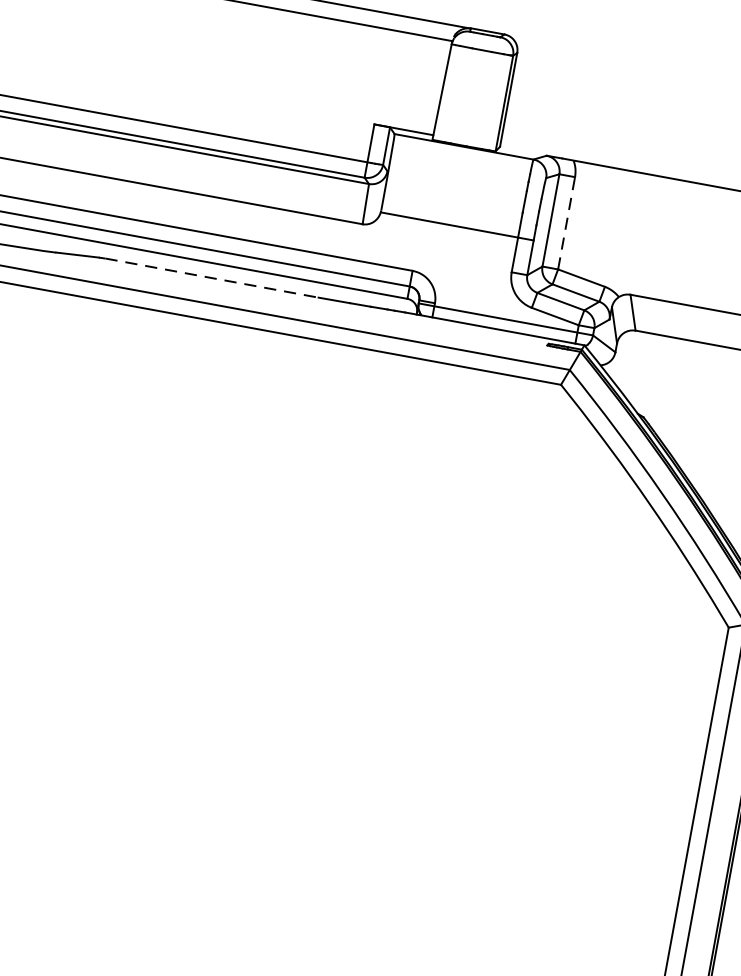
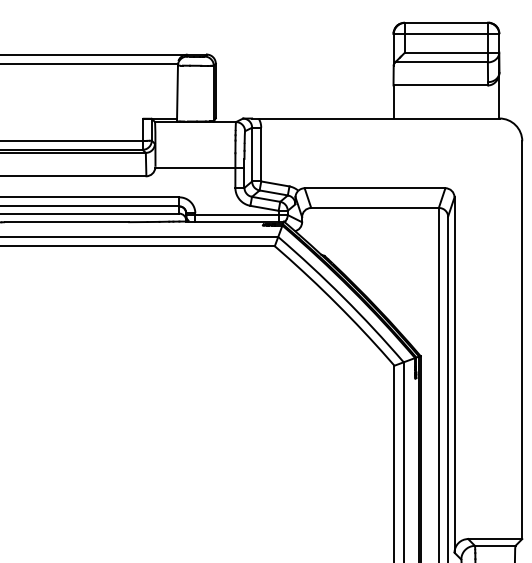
line: (567, 223) -> (261, 154), dashed -> solid
line: (212, 278) -> (67, 222), dashed -> solid

